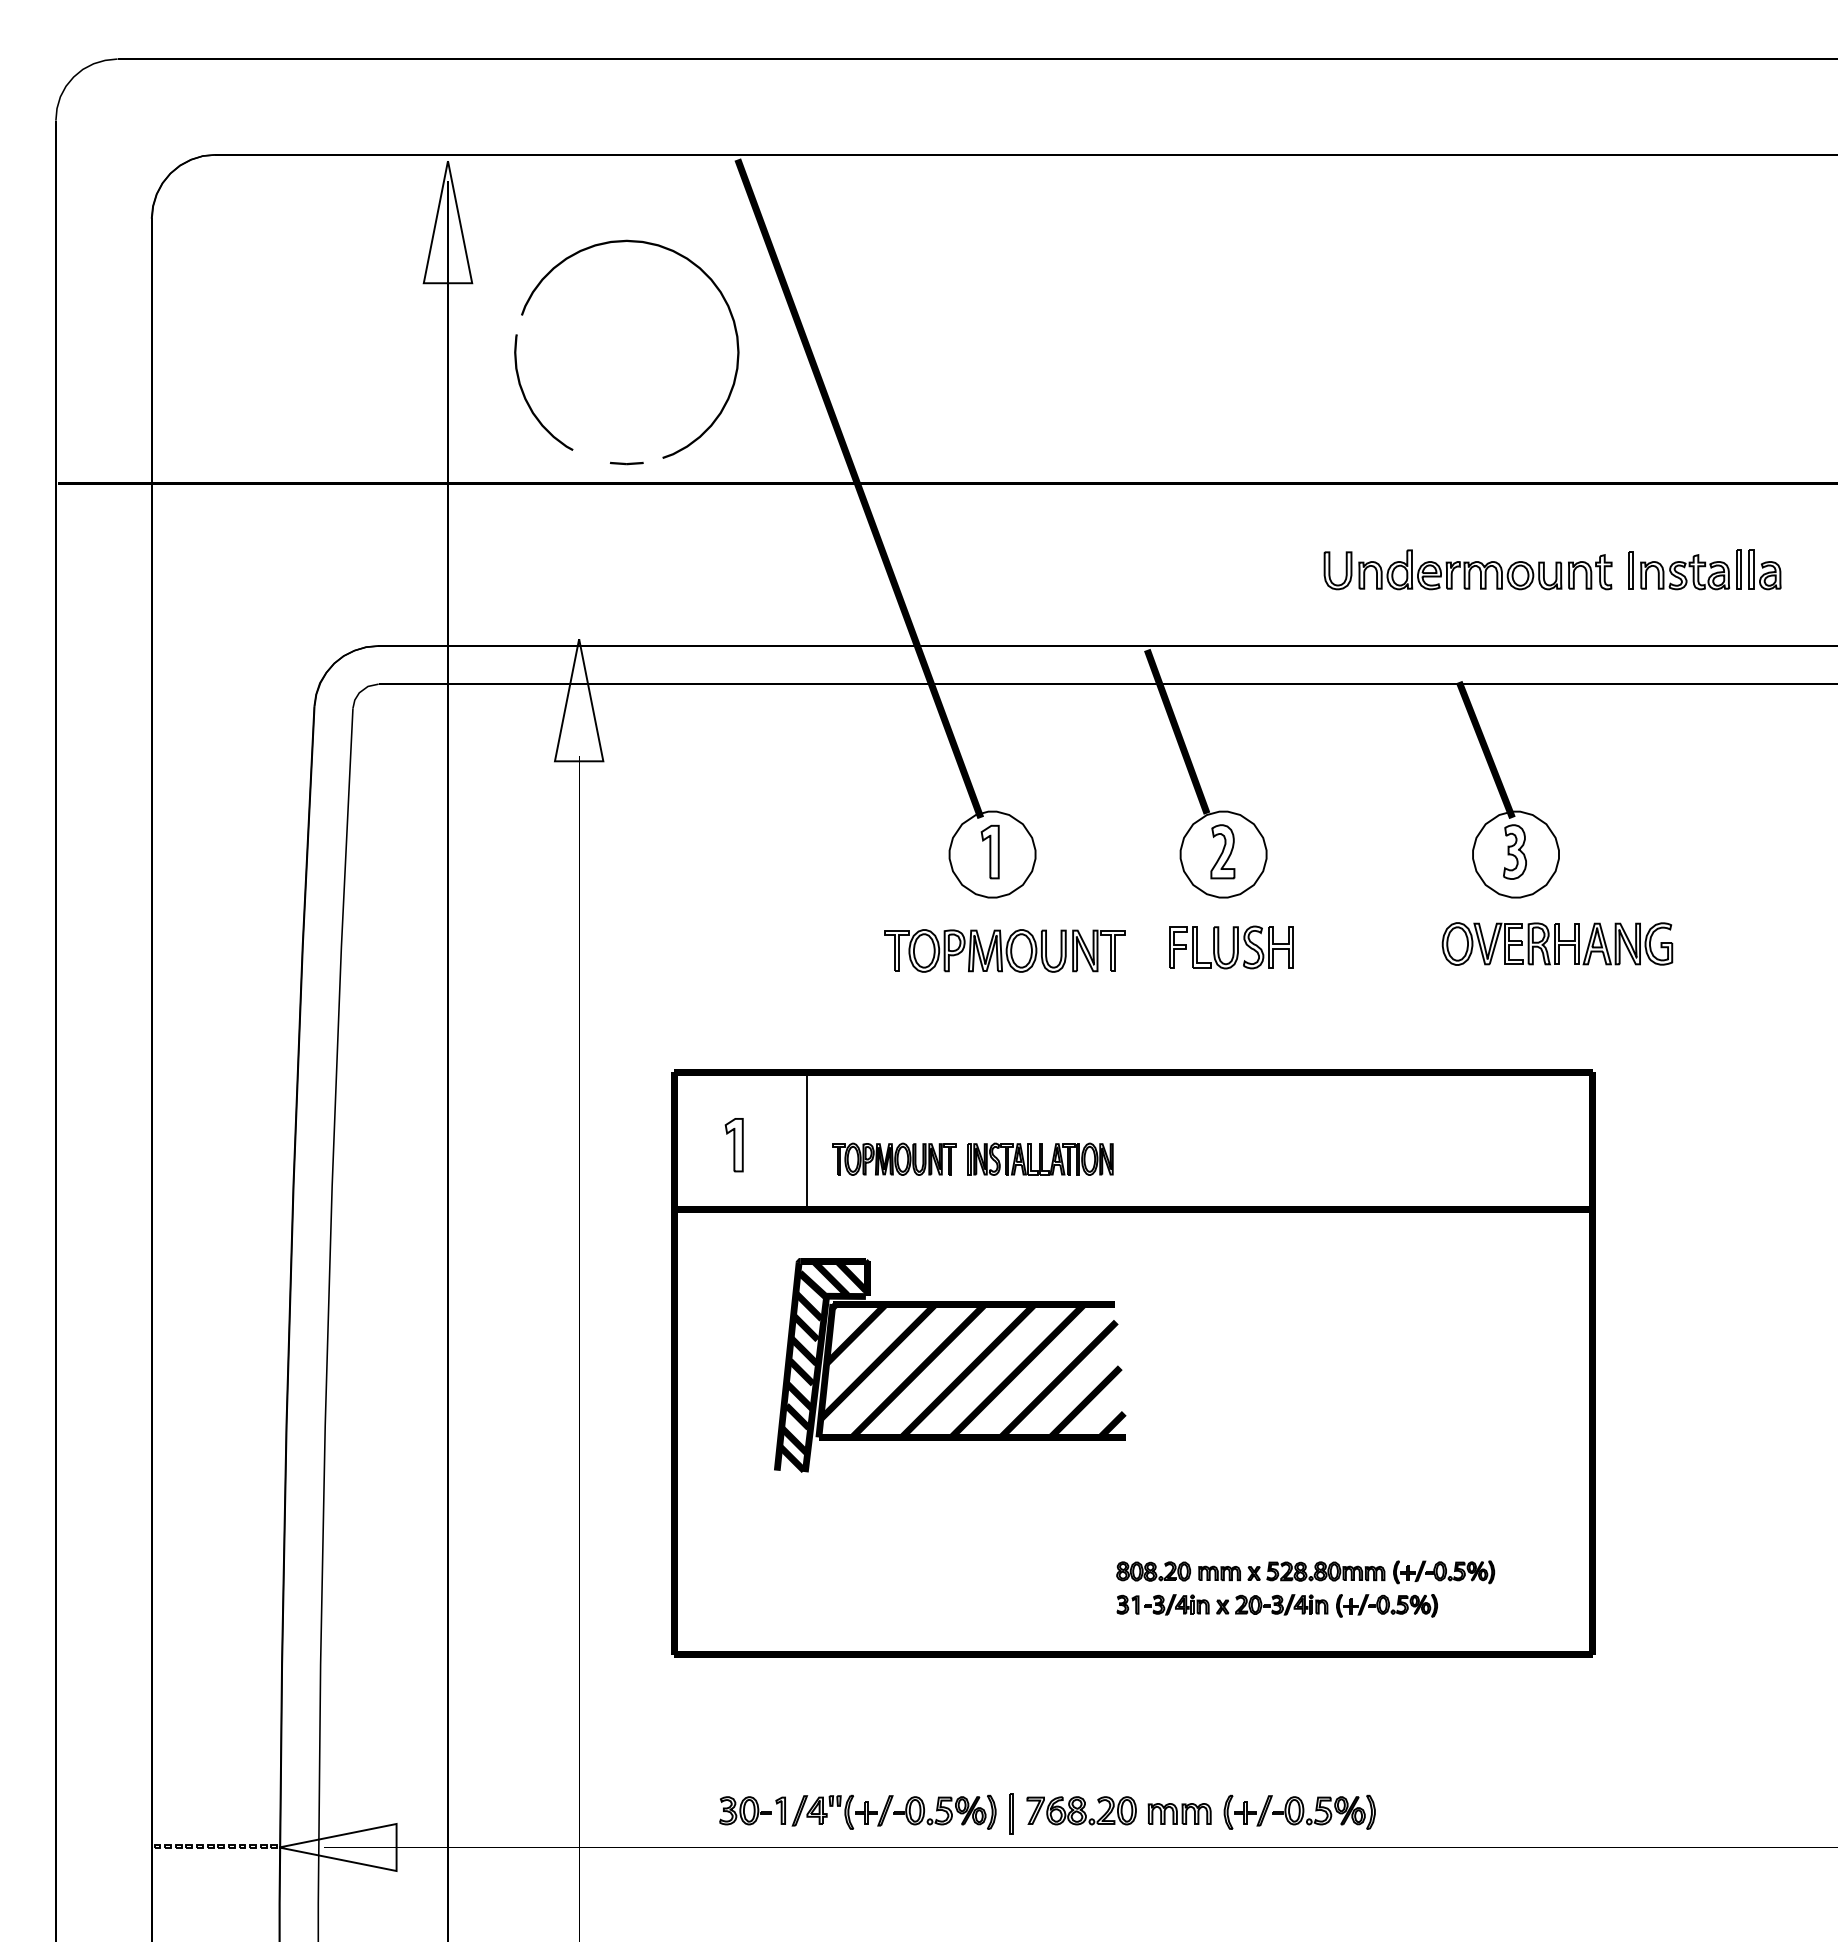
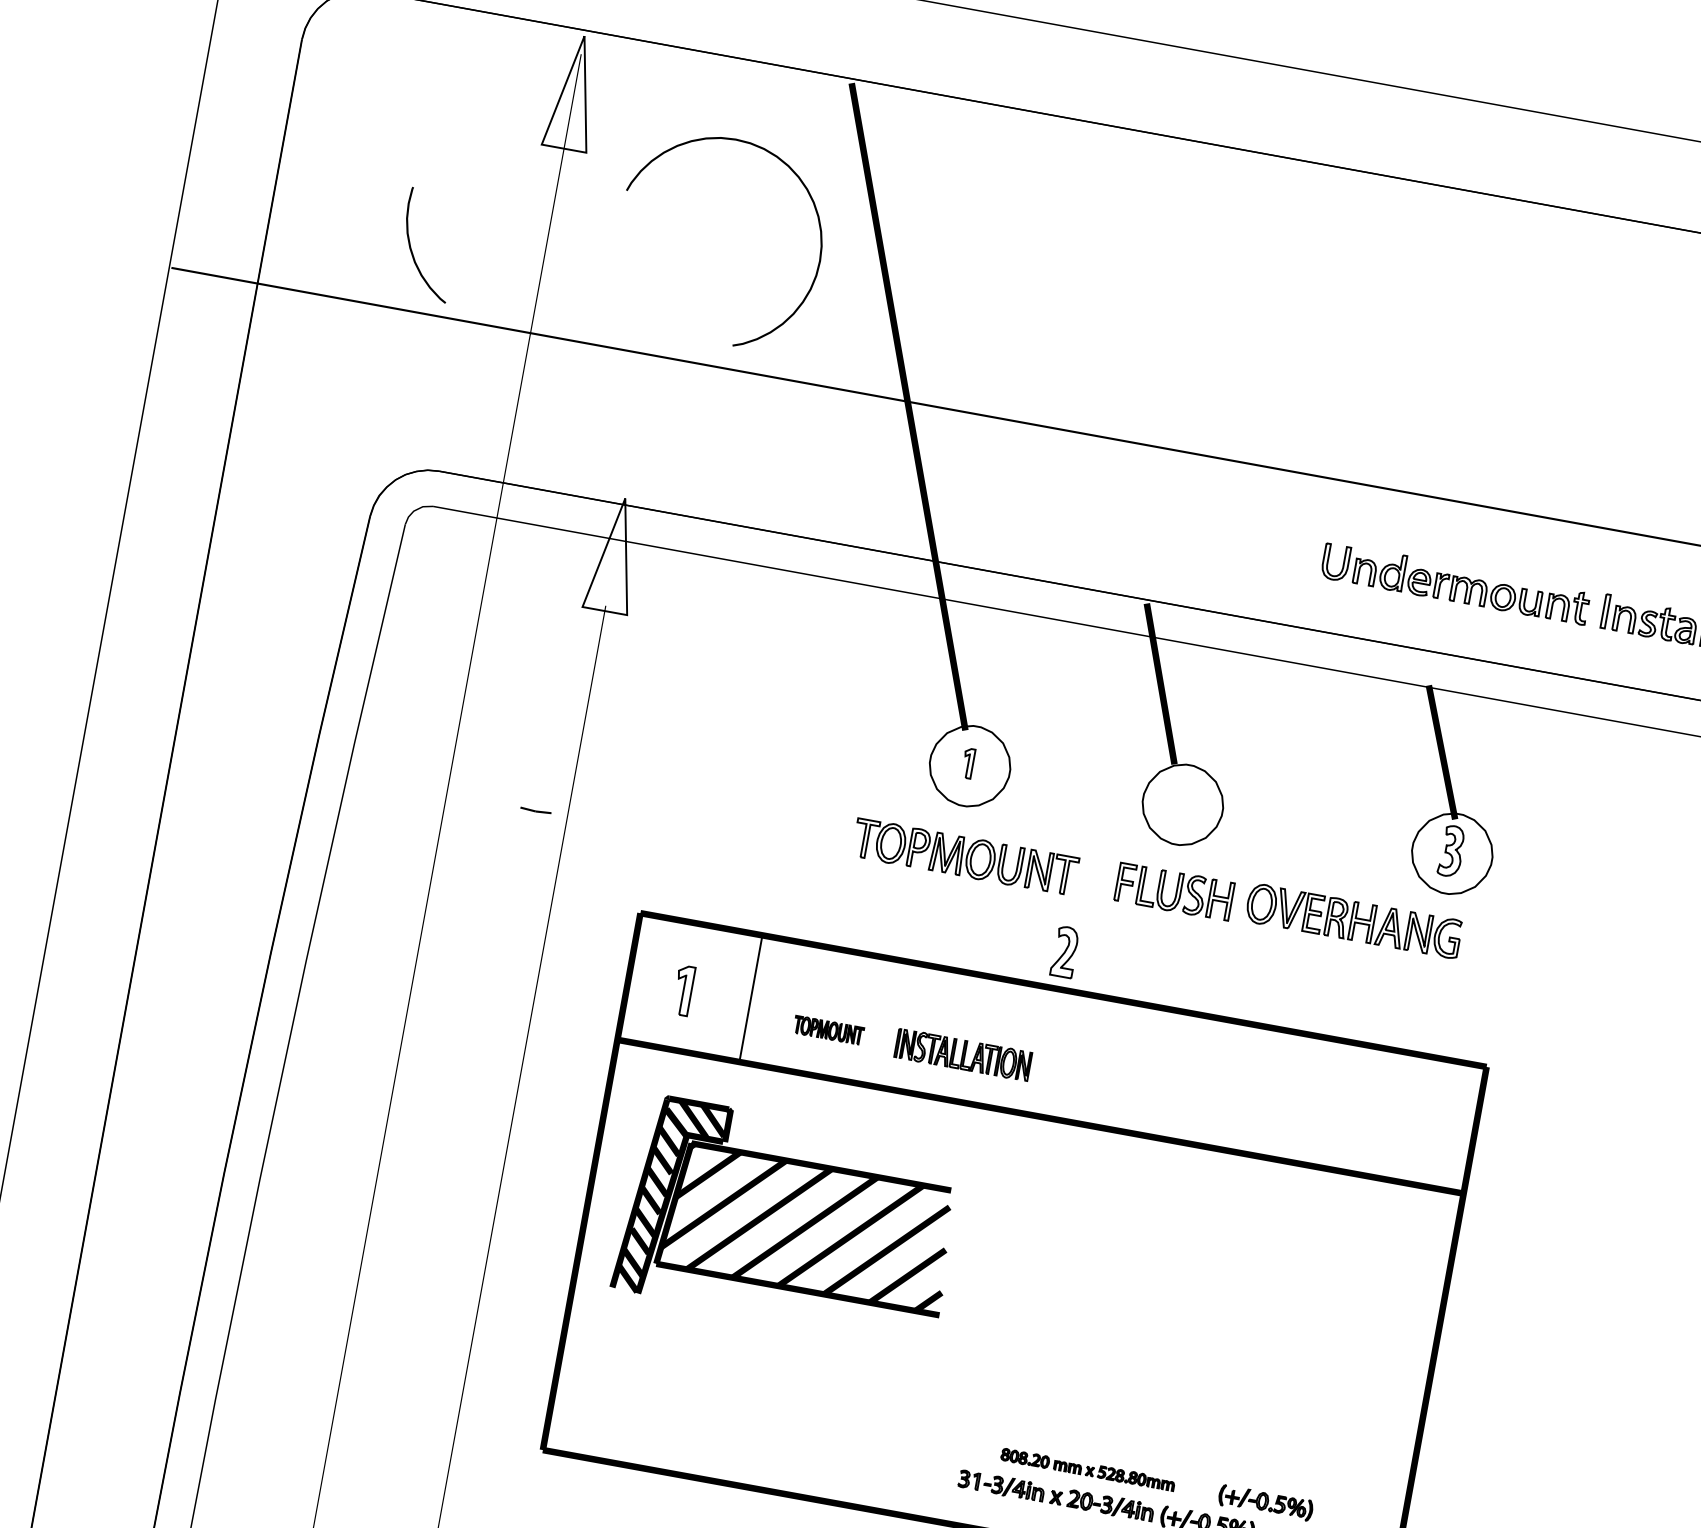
curve: (529, 403) -> (413, 252), moved
line: (626, 463) -> (535, 810), moved
part: (989, 851) -> (967, 762), size x0.6
part: (1222, 851) -> (1064, 951), moved
part: (1557, 943) -> (1354, 920), moved
part: (894, 1158) -> (828, 1029), size x0.6
part: (950, 1365) -> (789, 1219), moved
part: (1250, 1571) -> (1087, 1469), size x0.7

